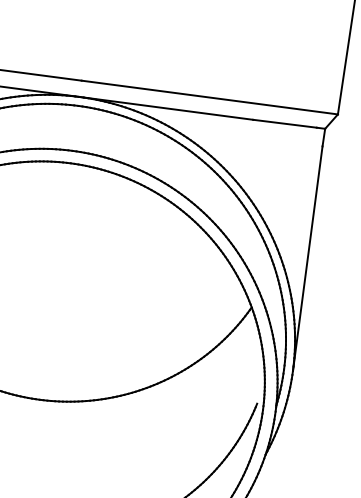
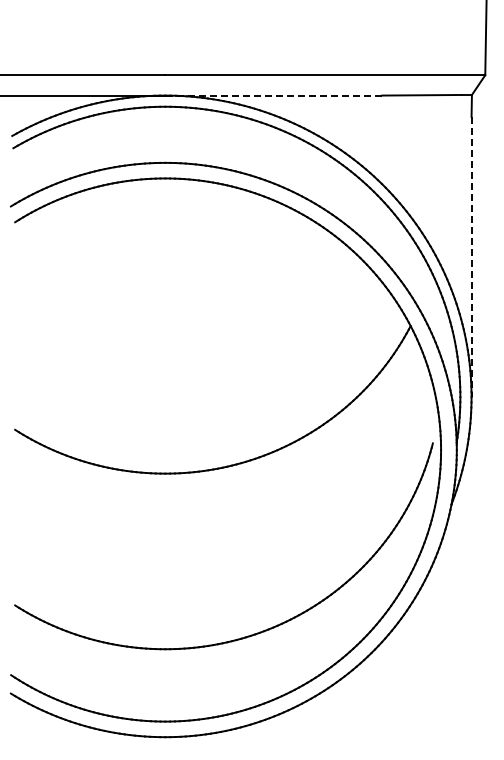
line: (166, 108) -> (273, 95), solid -> dashed
line: (307, 258) -> (471, 257), solid -> dashed

